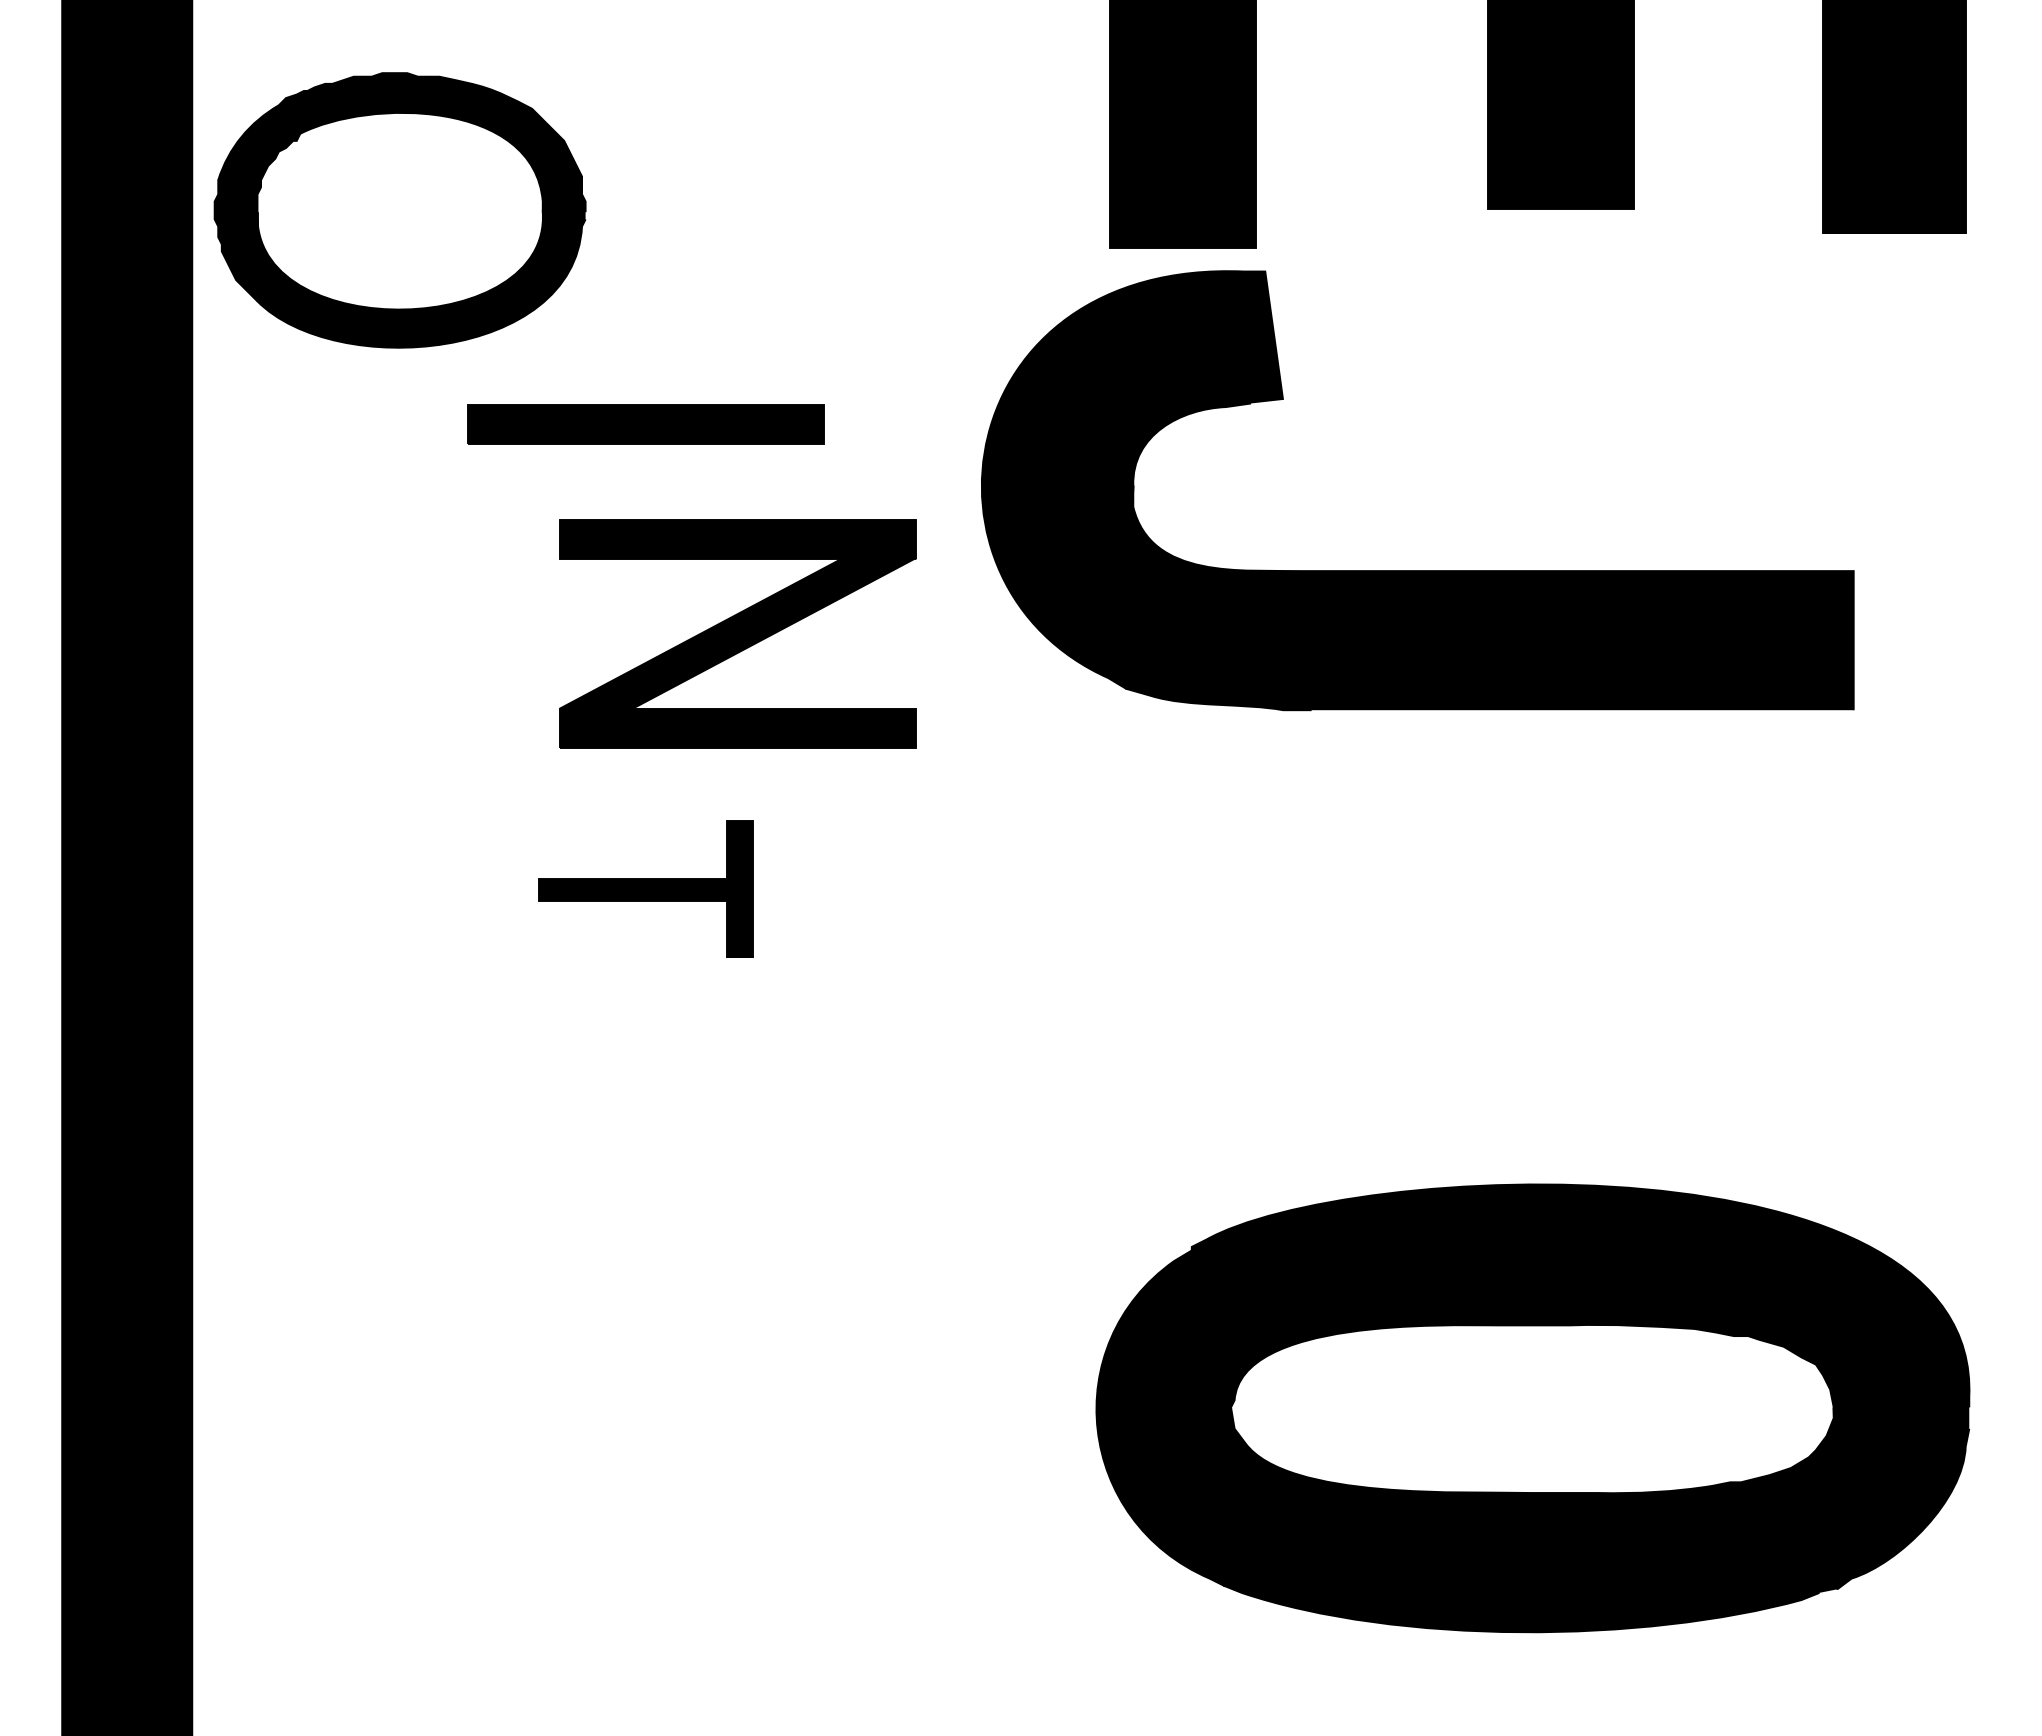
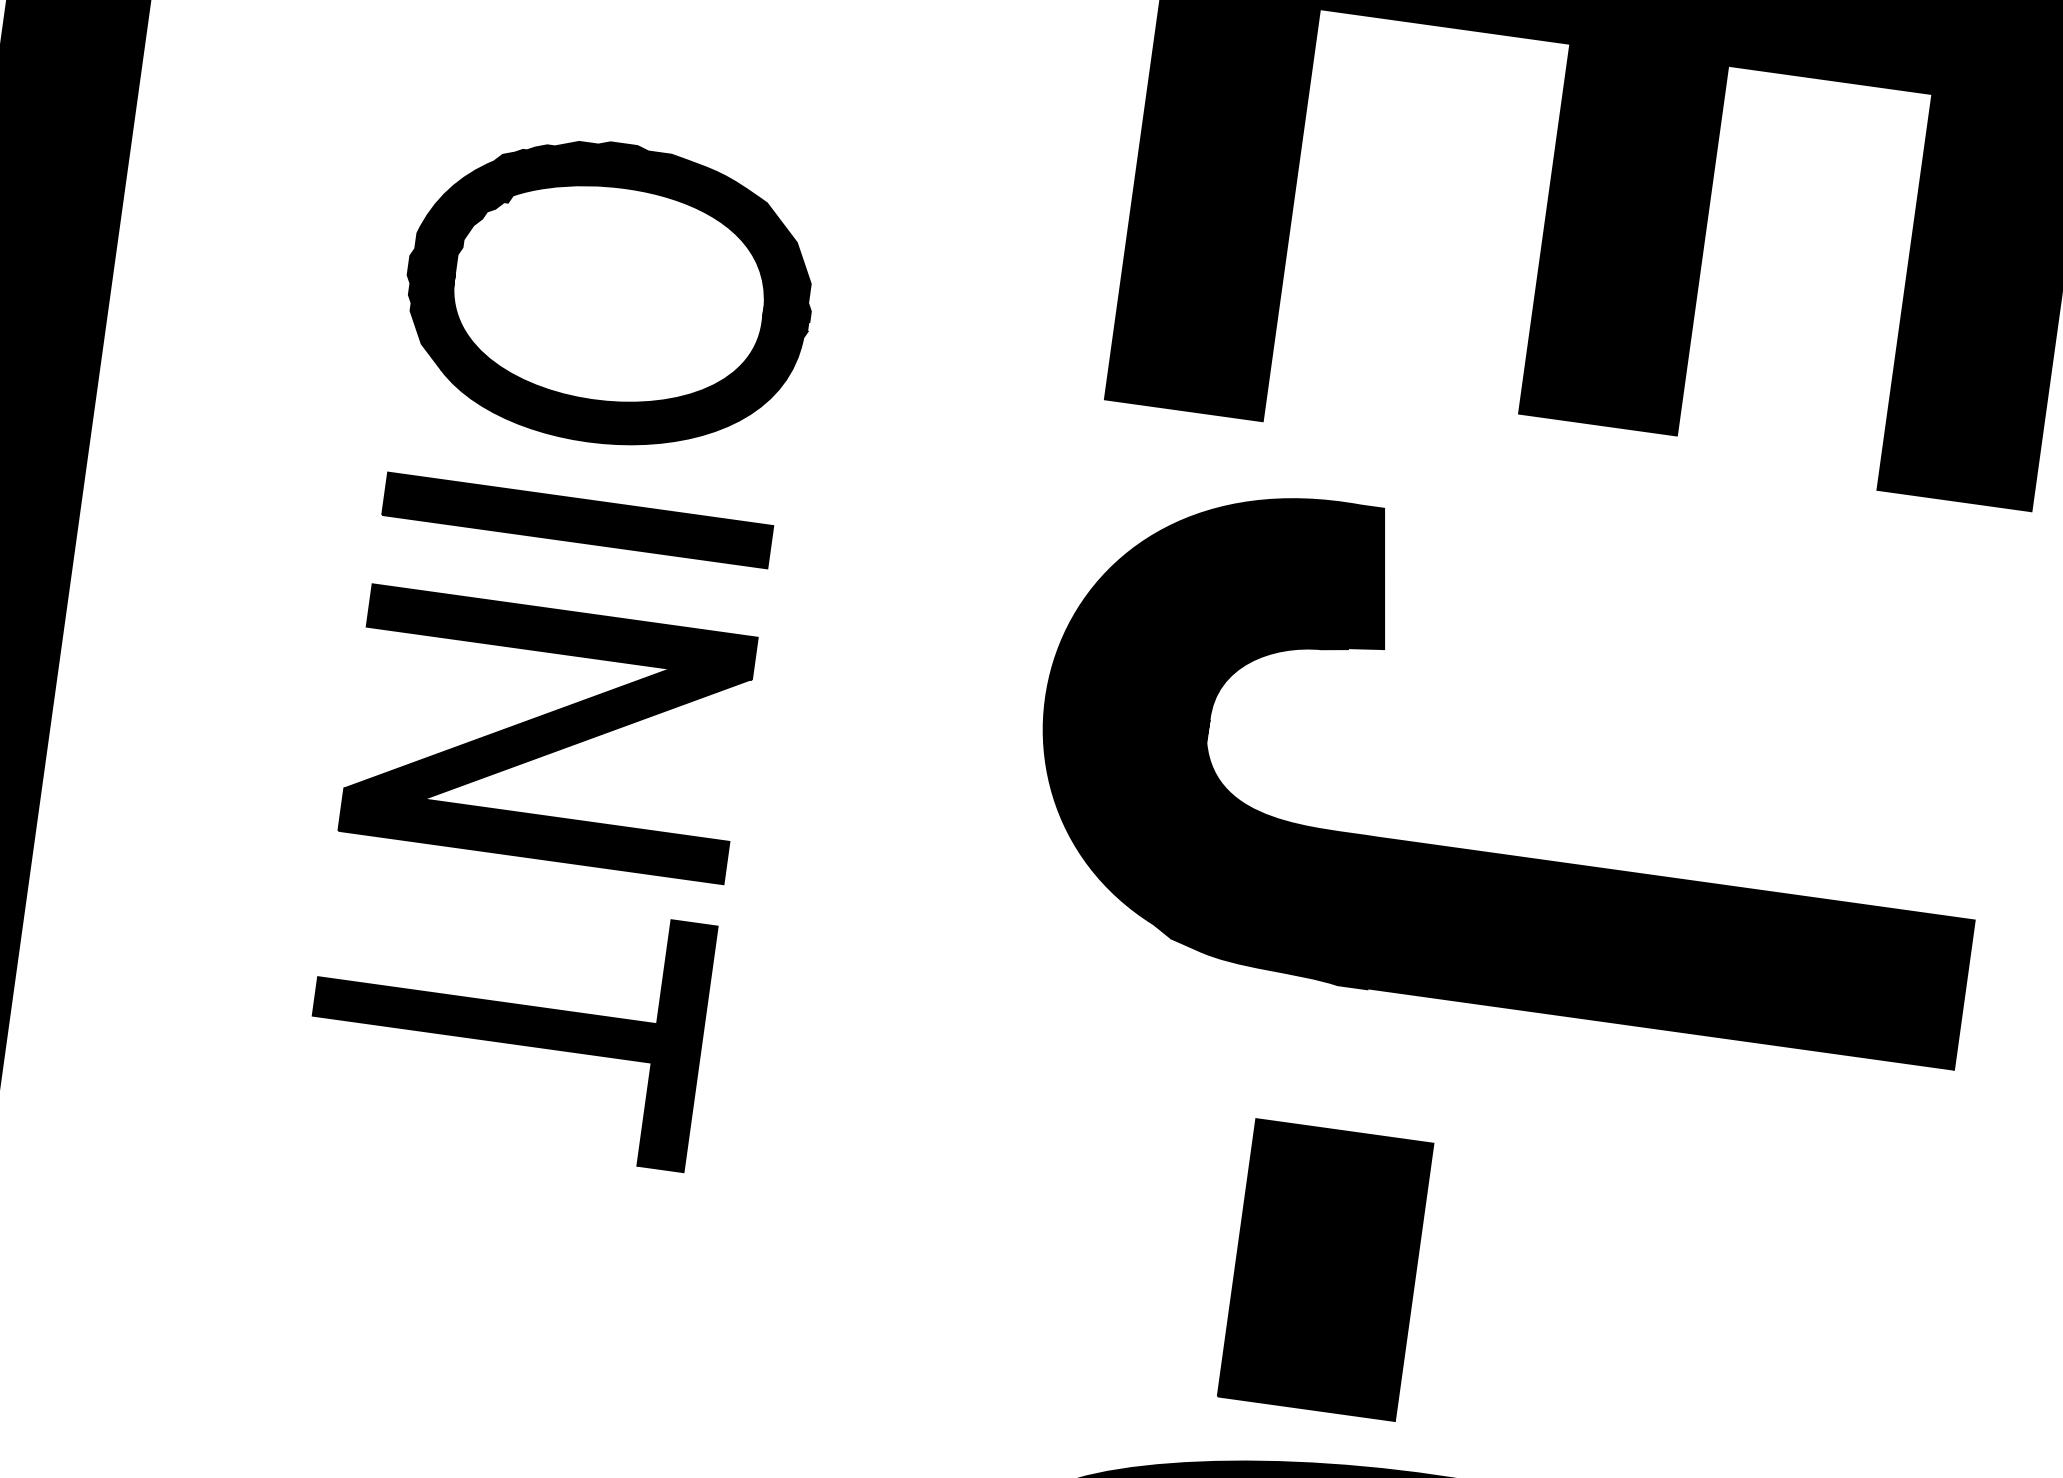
part: (399, 210) -> (608, 293), moved
part: (1417, 570) -> (1503, 854), moved
part: (737, 633) -> (547, 733), moved
part: (645, 889) -> (507, 1022), size x1.67
part: (1419, 1011) -> (1325, 1269), added

